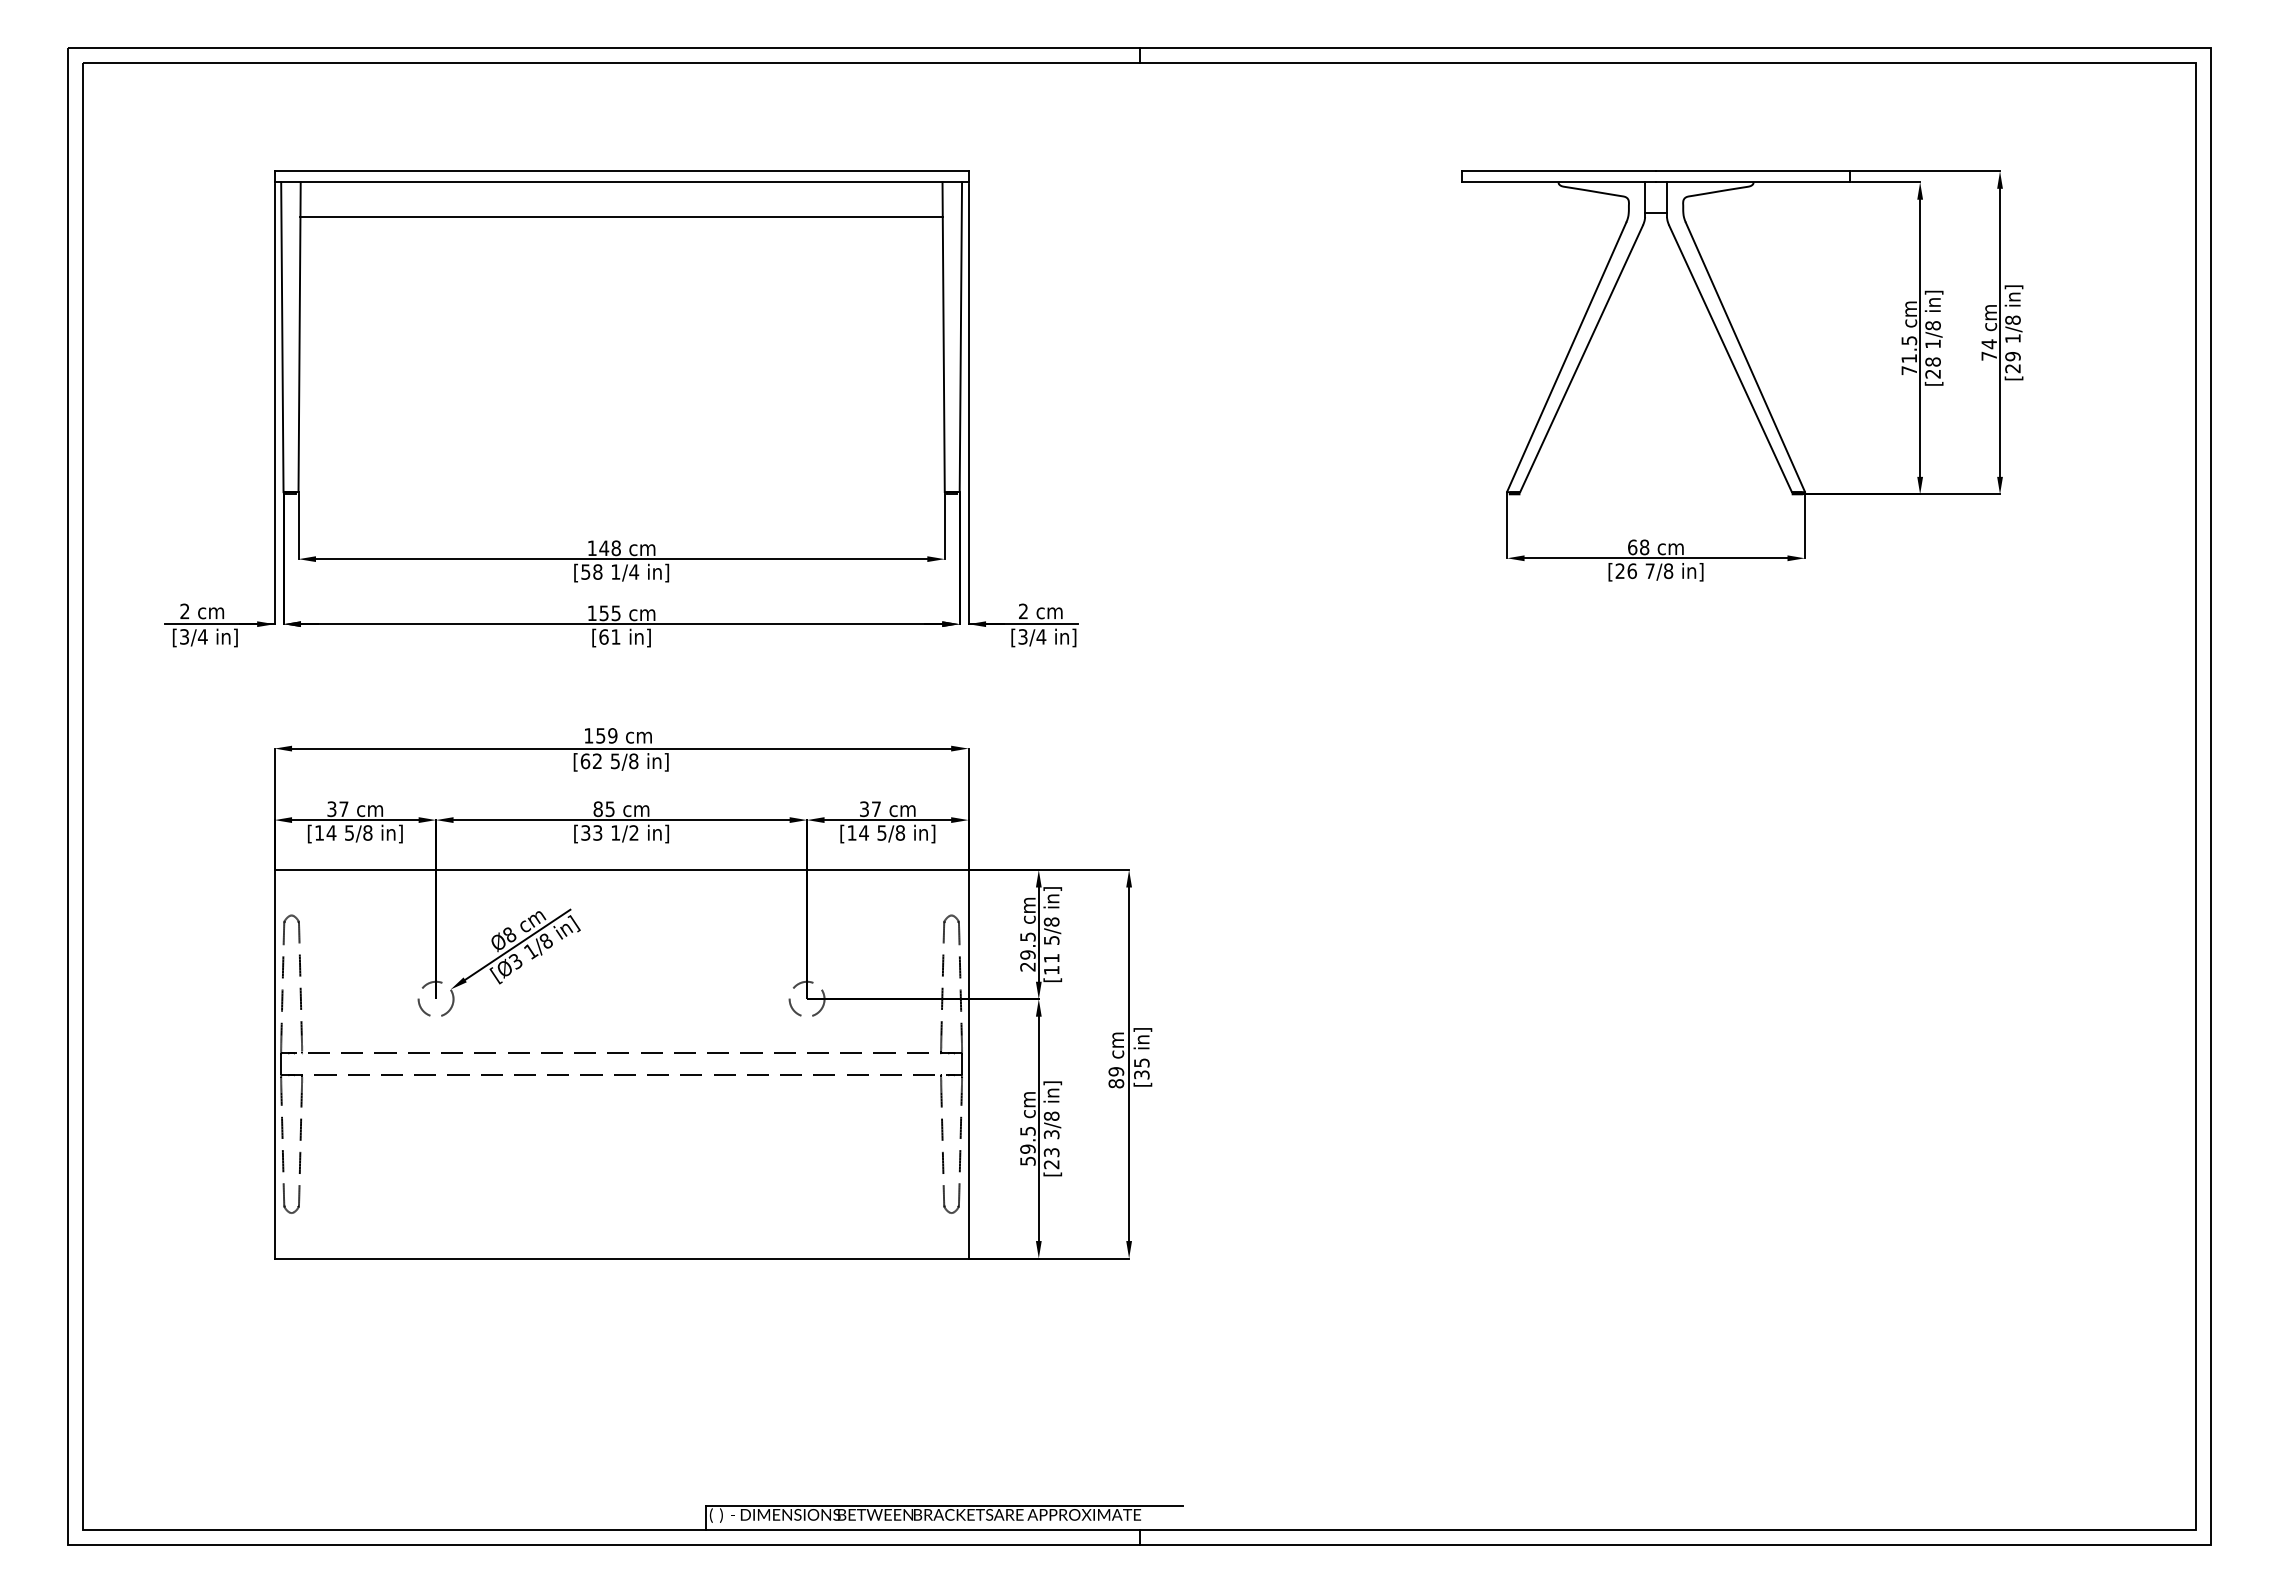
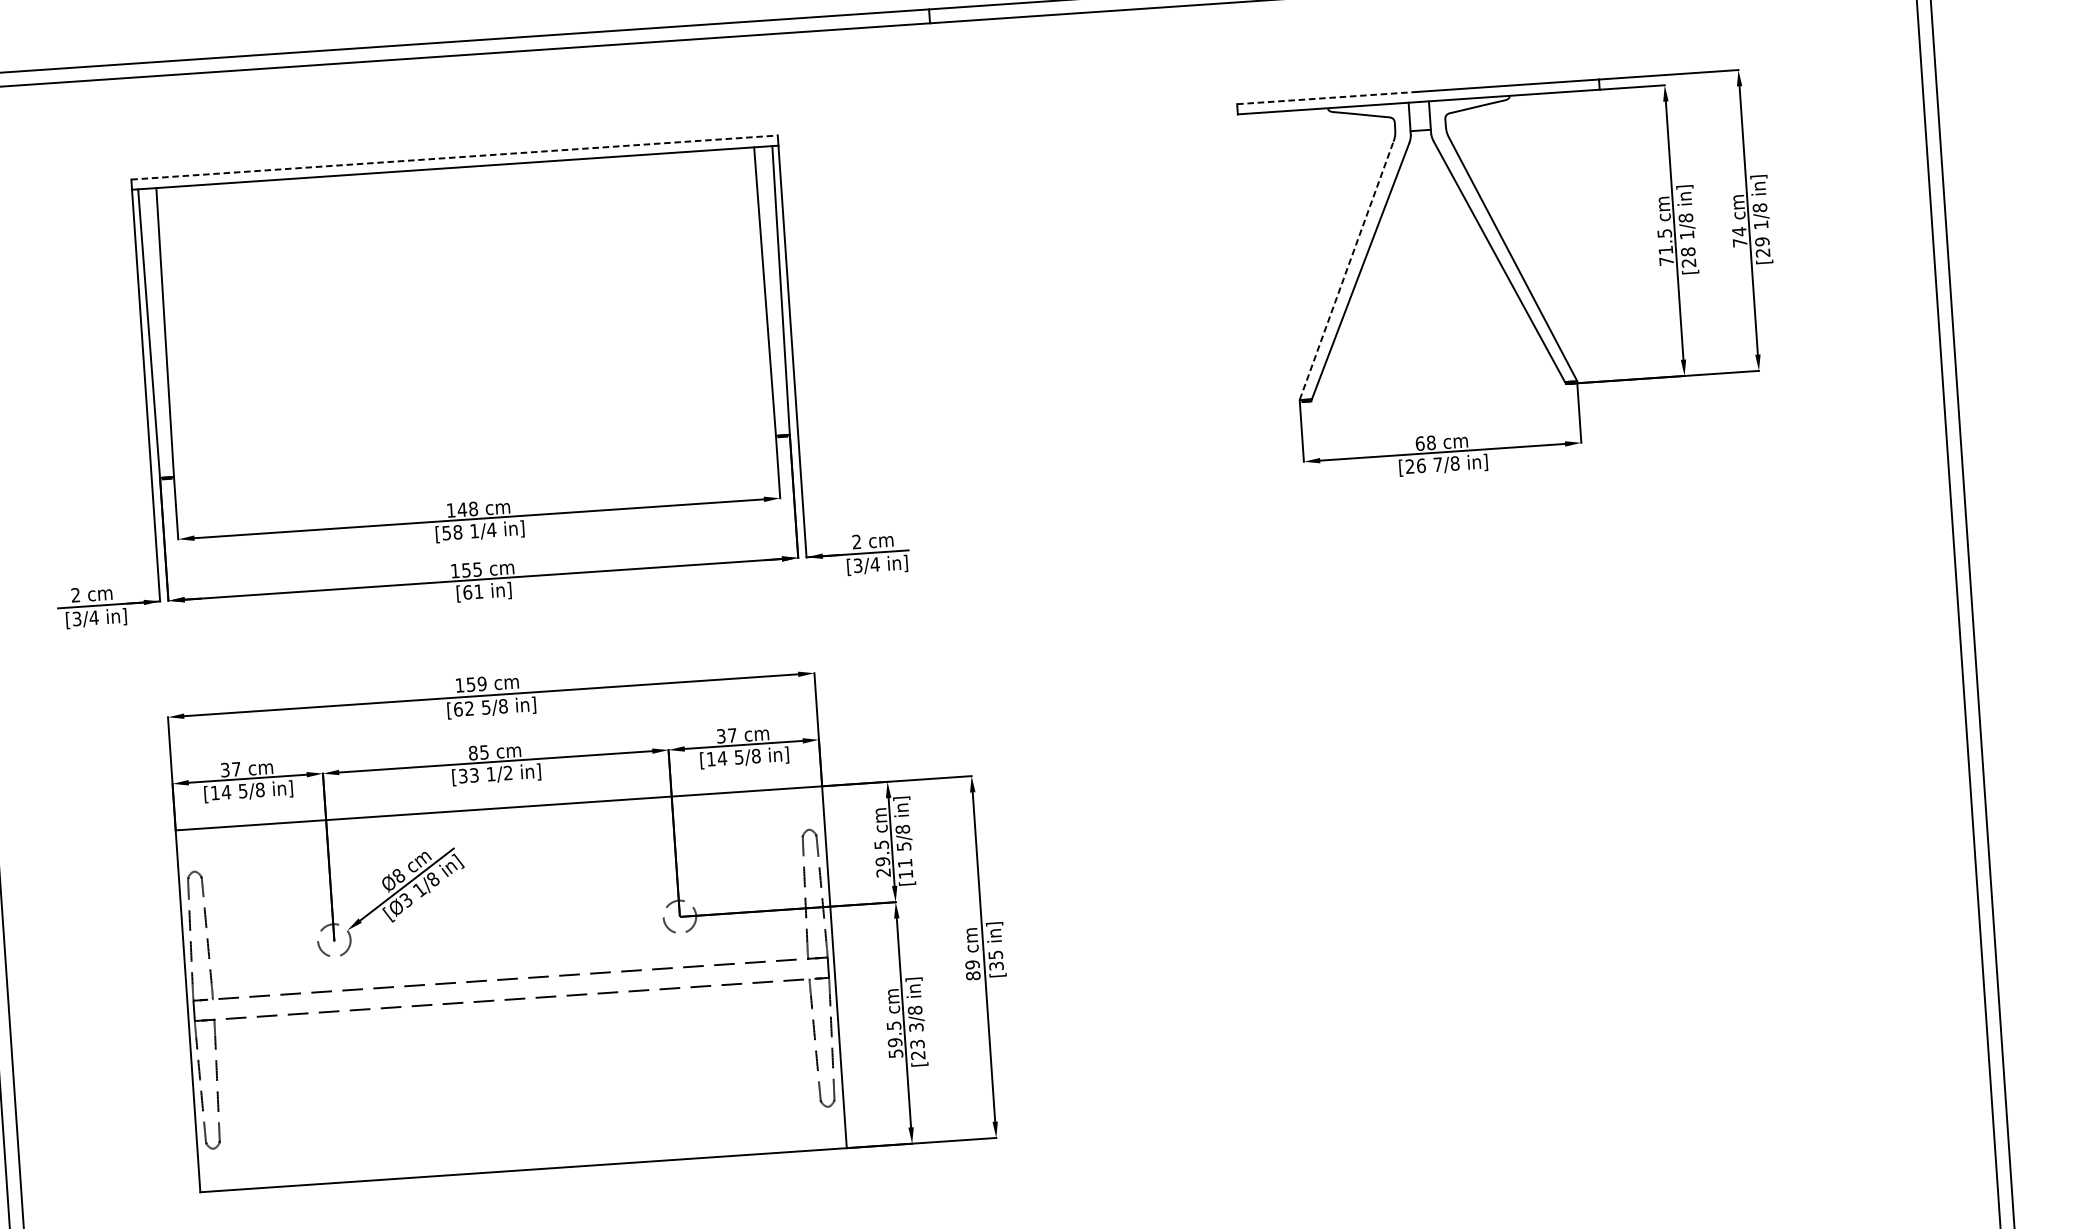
line: (622, 171) -> (455, 157), solid -> dashed
line: (1559, 171) -> (1328, 98), solid -> dashed
line: (621, 217) -> (457, 200), removed
line: (1566, 356) -> (1346, 270), solid -> dashed

